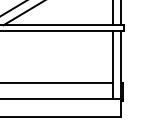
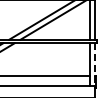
line: (120, 64) -> (94, 64), solid -> dashed

